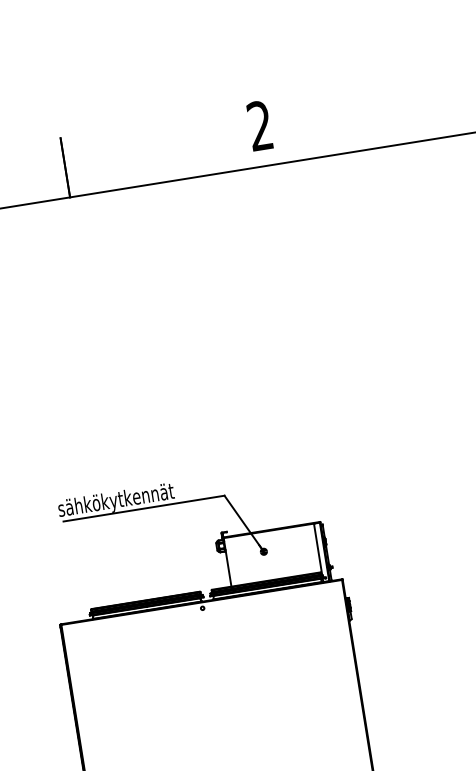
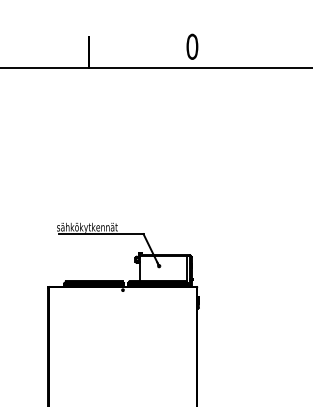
text: (260, 125) -> (192, 46), 2 -> 0

